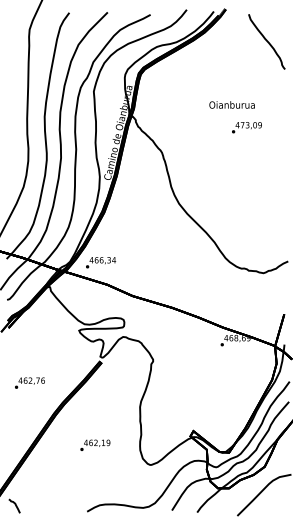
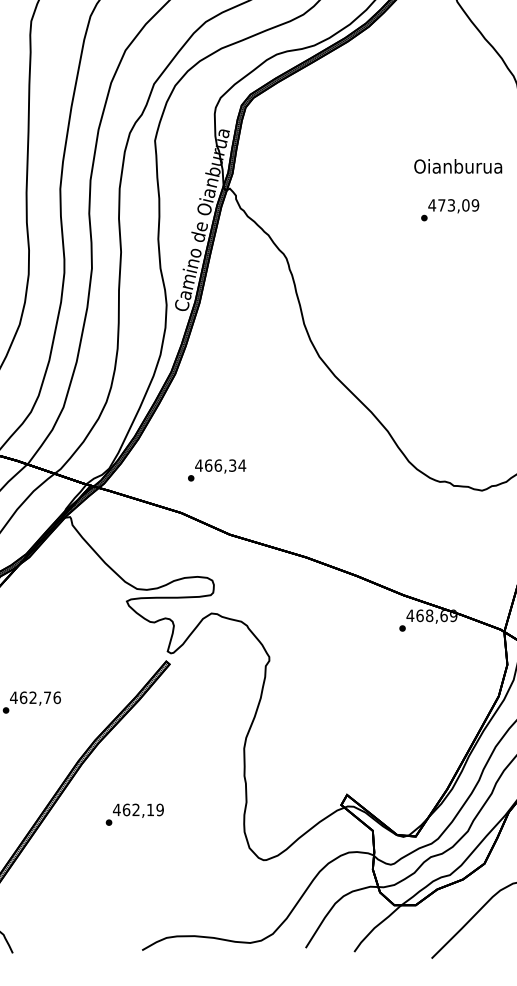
text: (231, 104) -> (456, 165), moved
text: (101, 262) -> (218, 469), moved
text: (95, 444) -> (135, 813), moved

